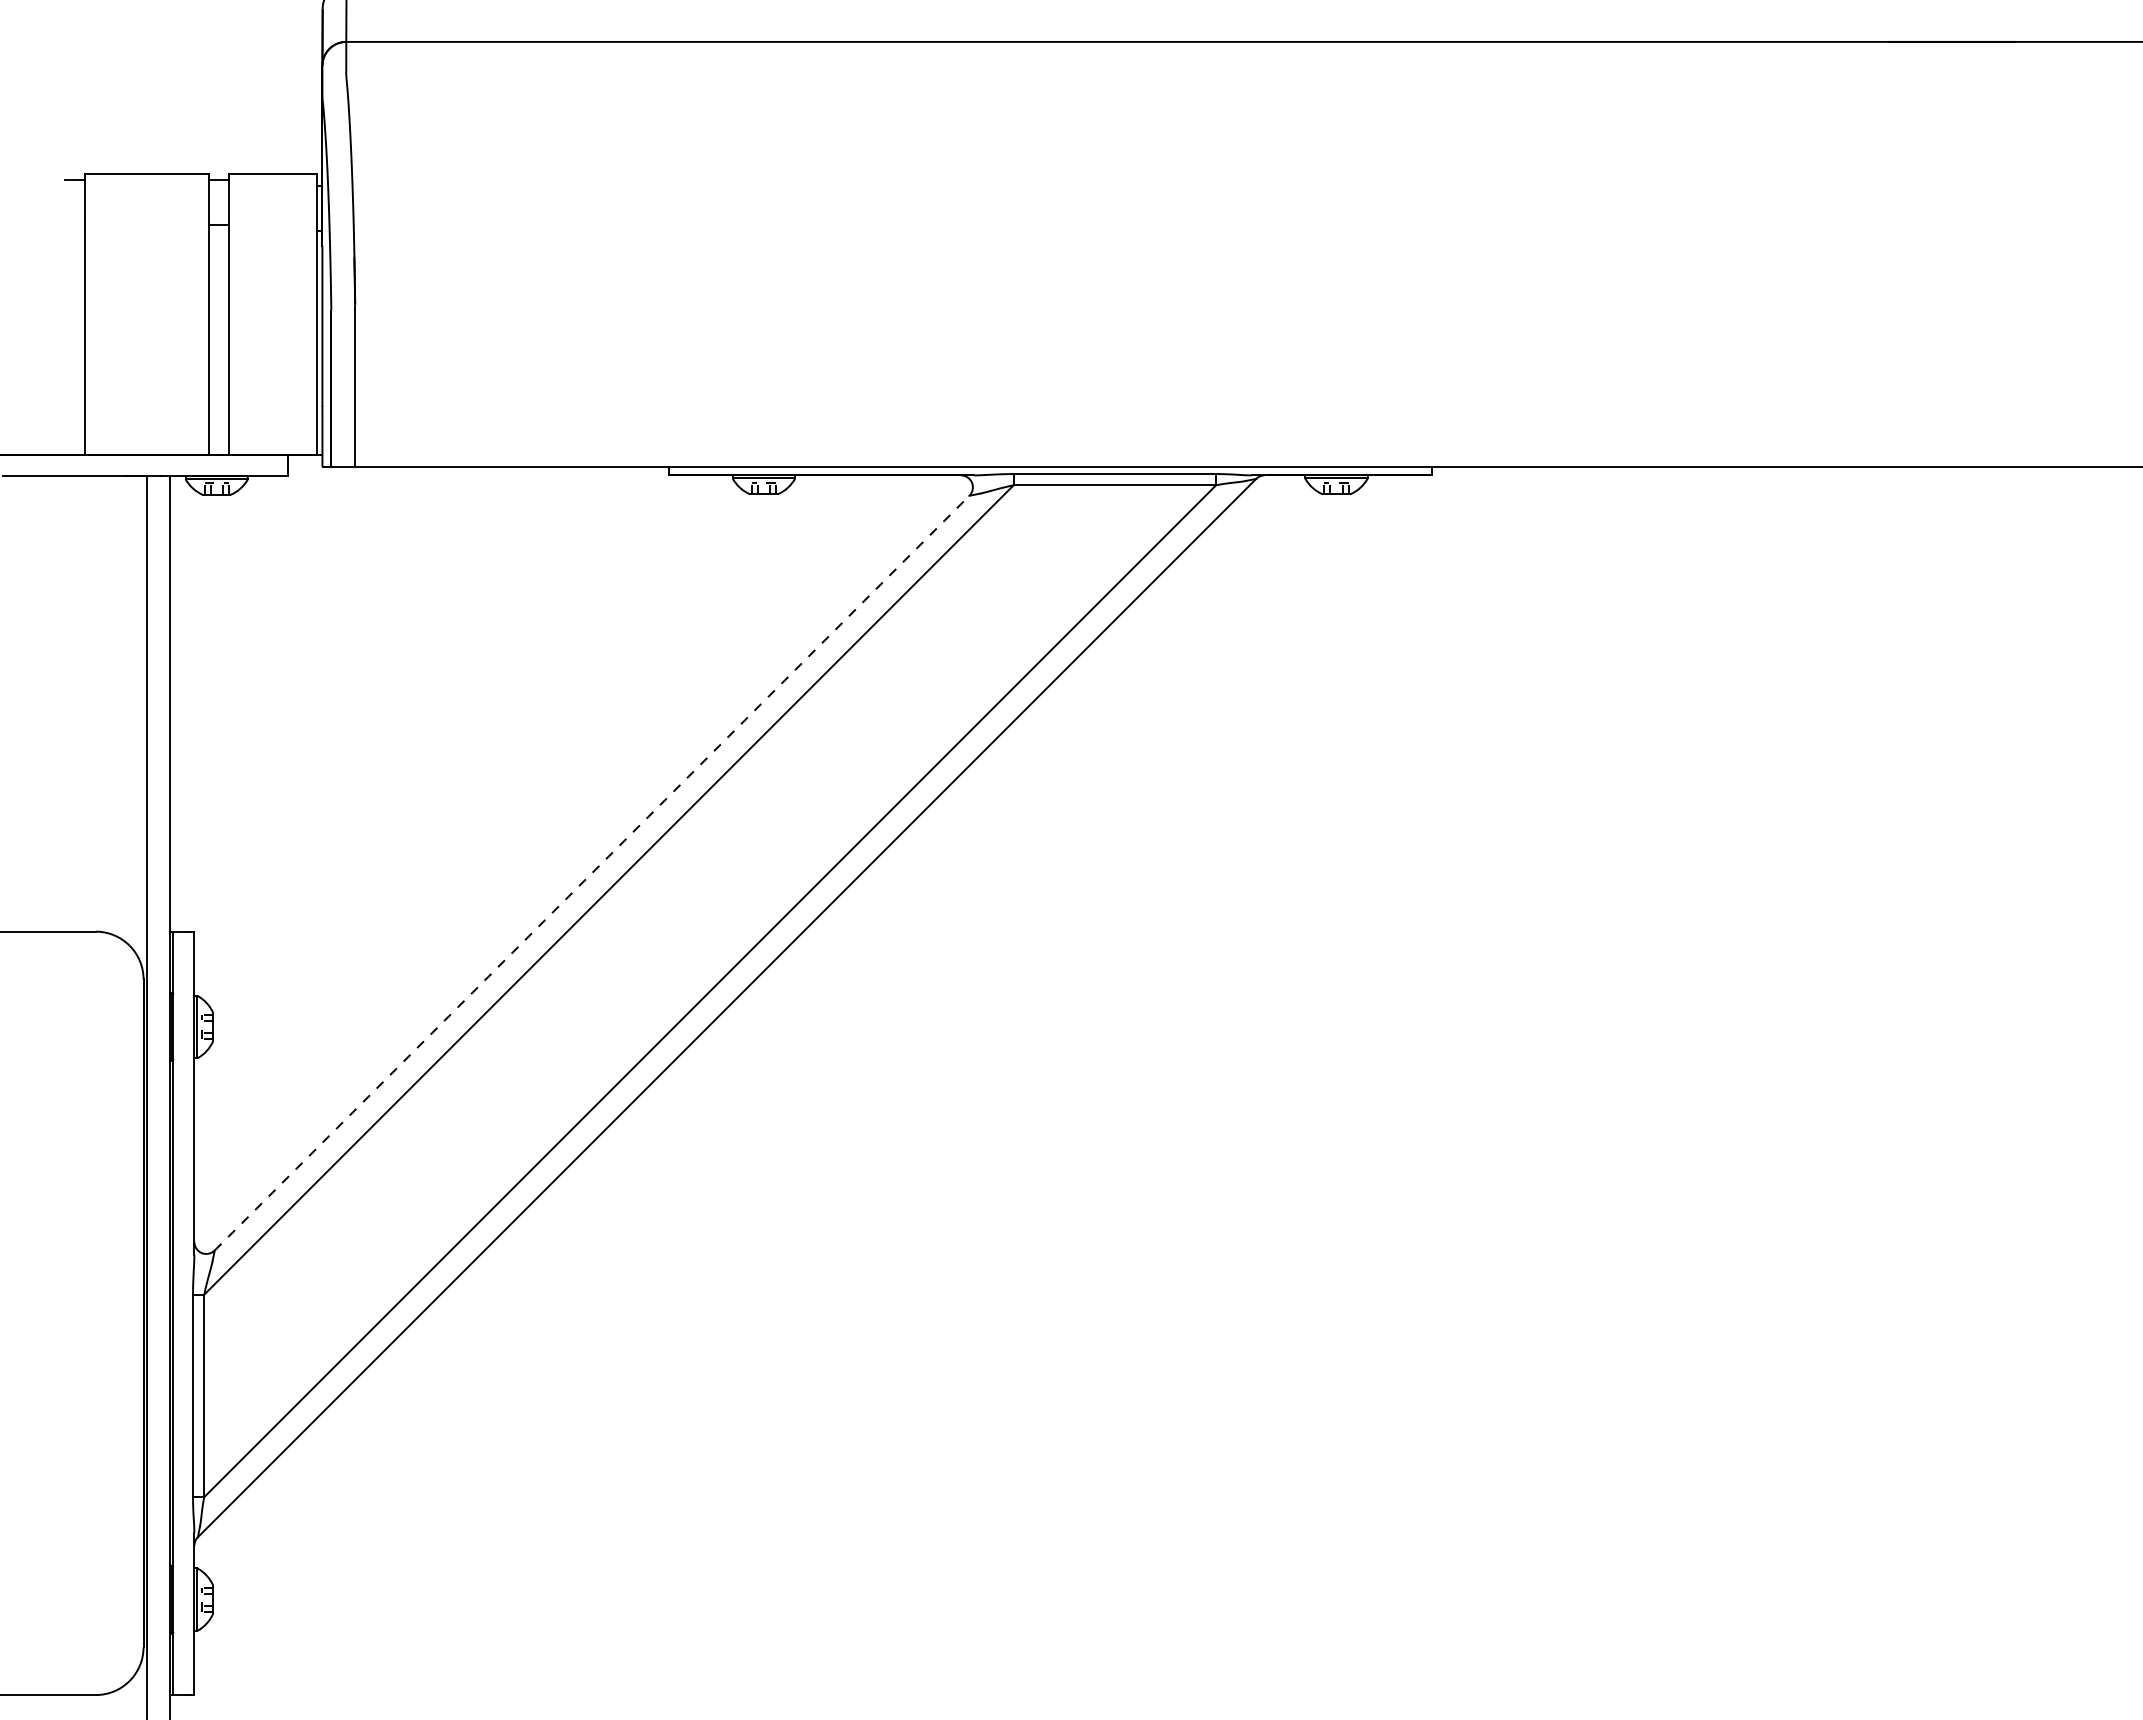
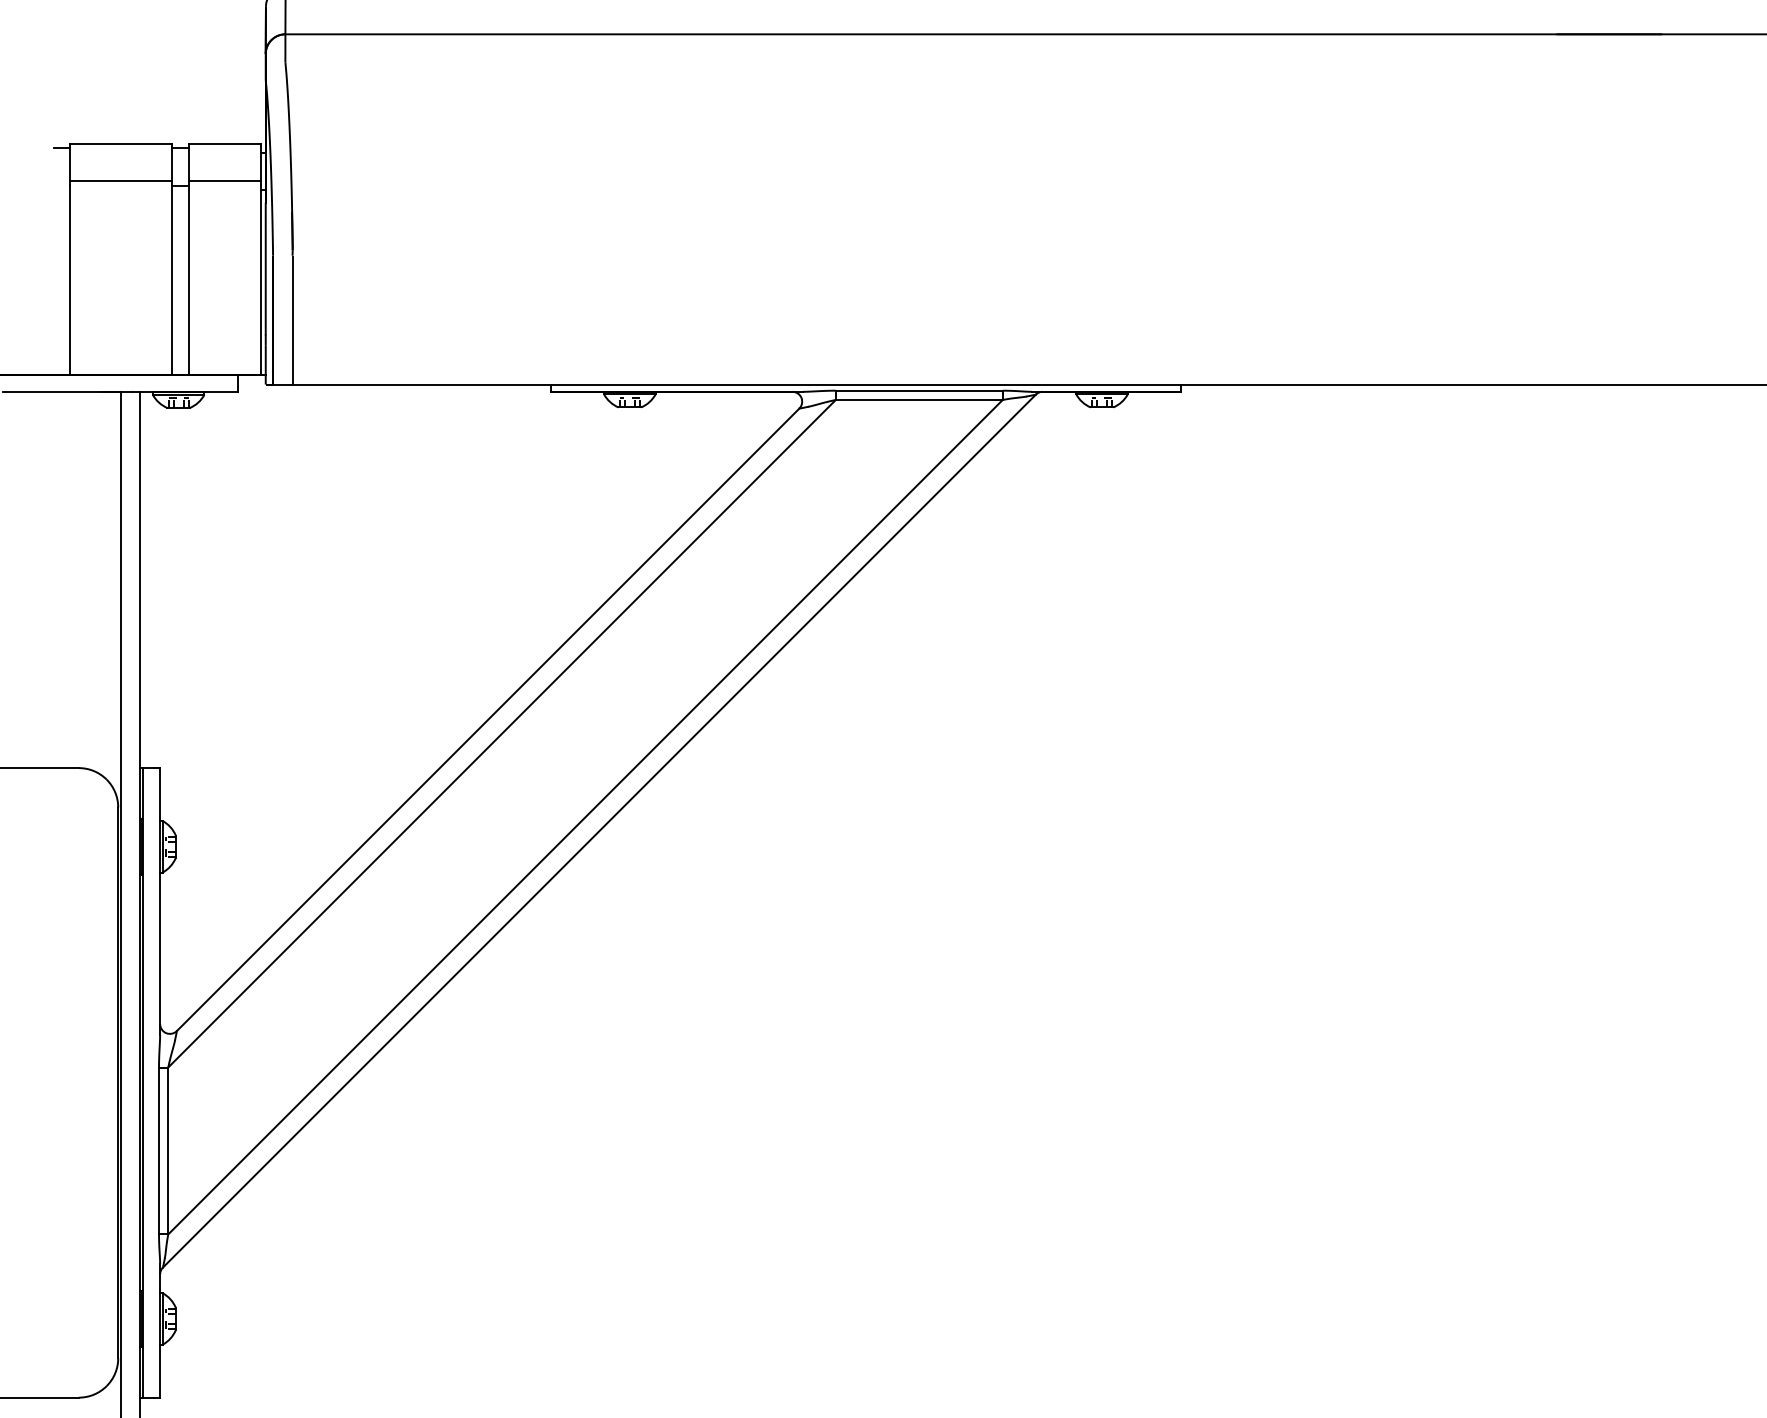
line: (147, 219) -> (121, 180), added
line: (272, 219) -> (224, 180), added
line: (592, 873) -> (488, 720), dashed -> solid

